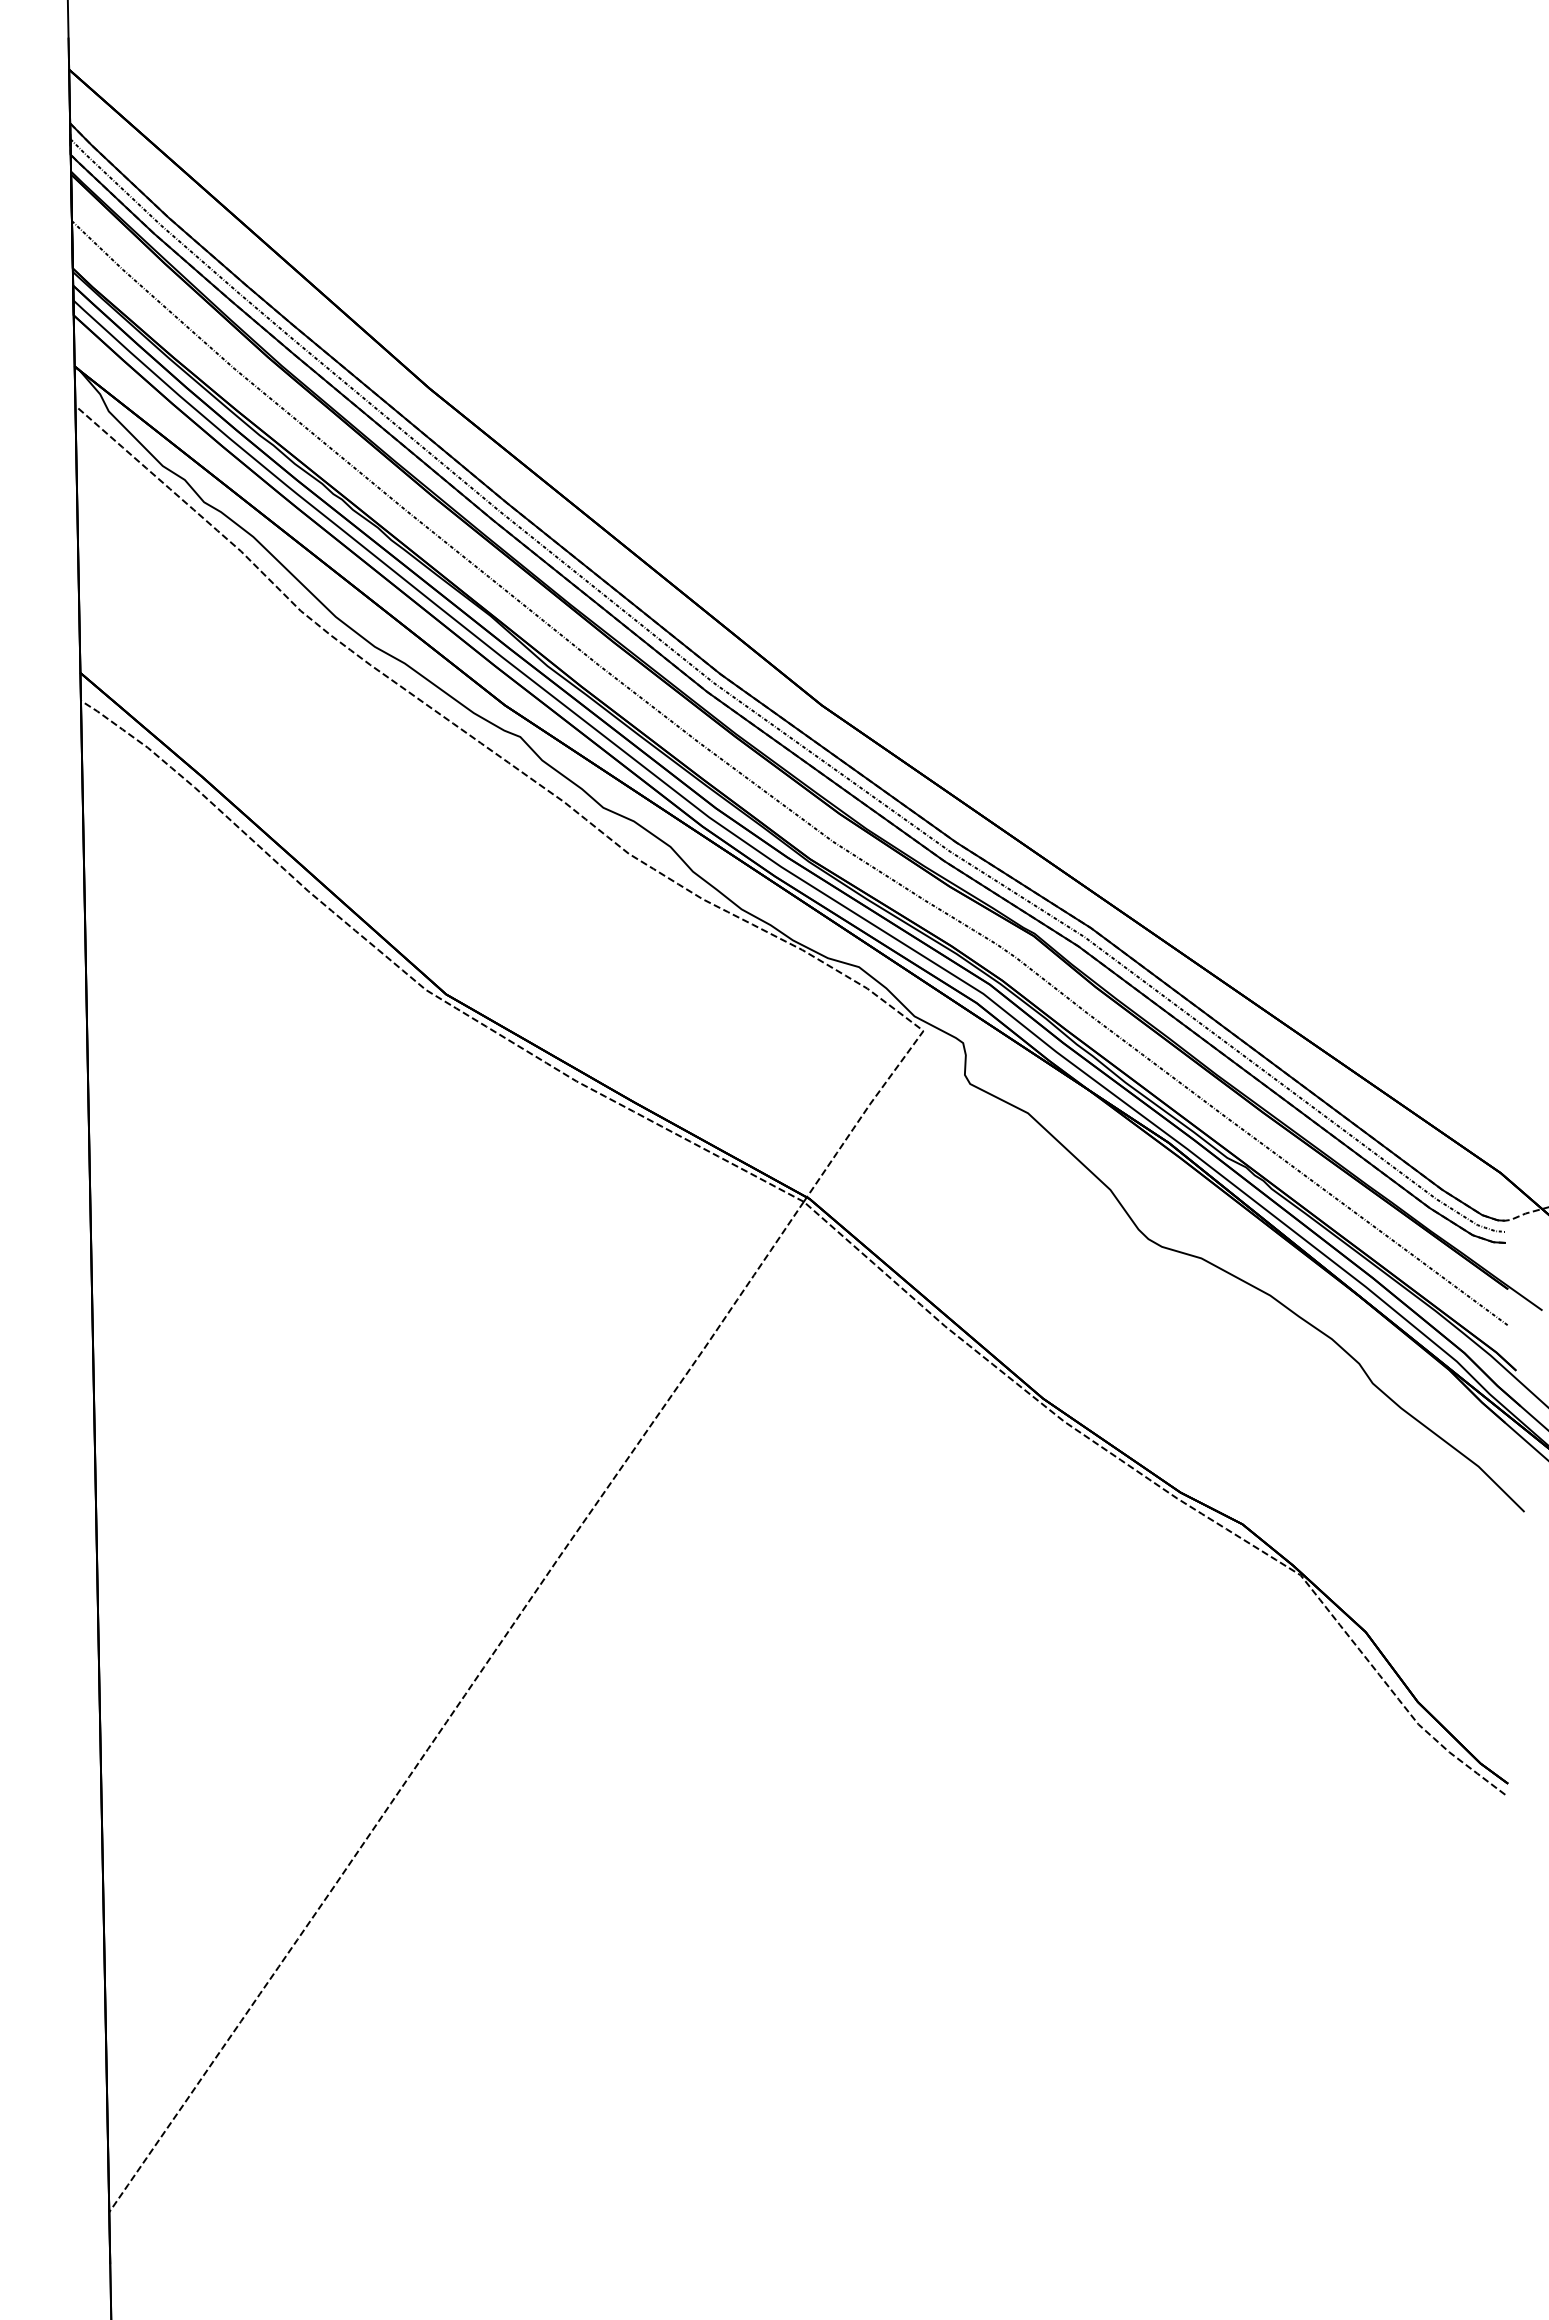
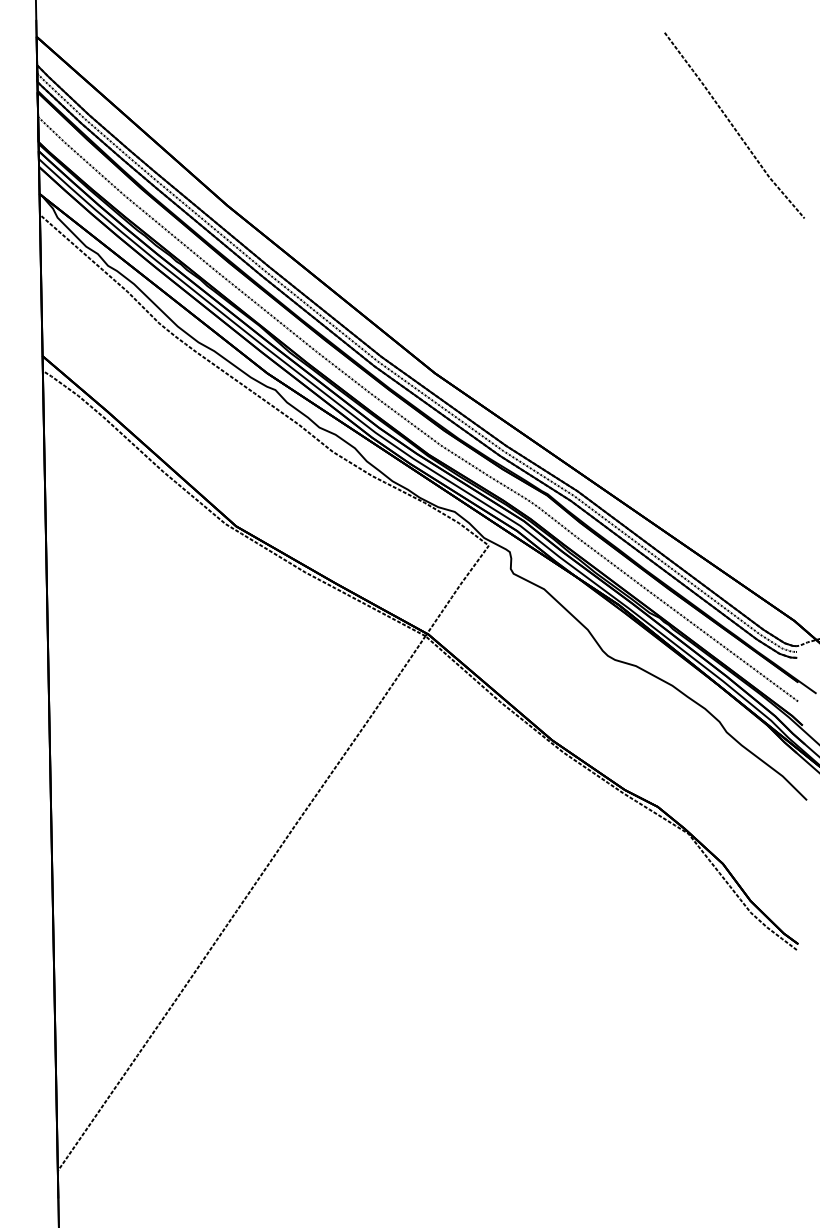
curve: (1385, 237) -> (733, 125), added

